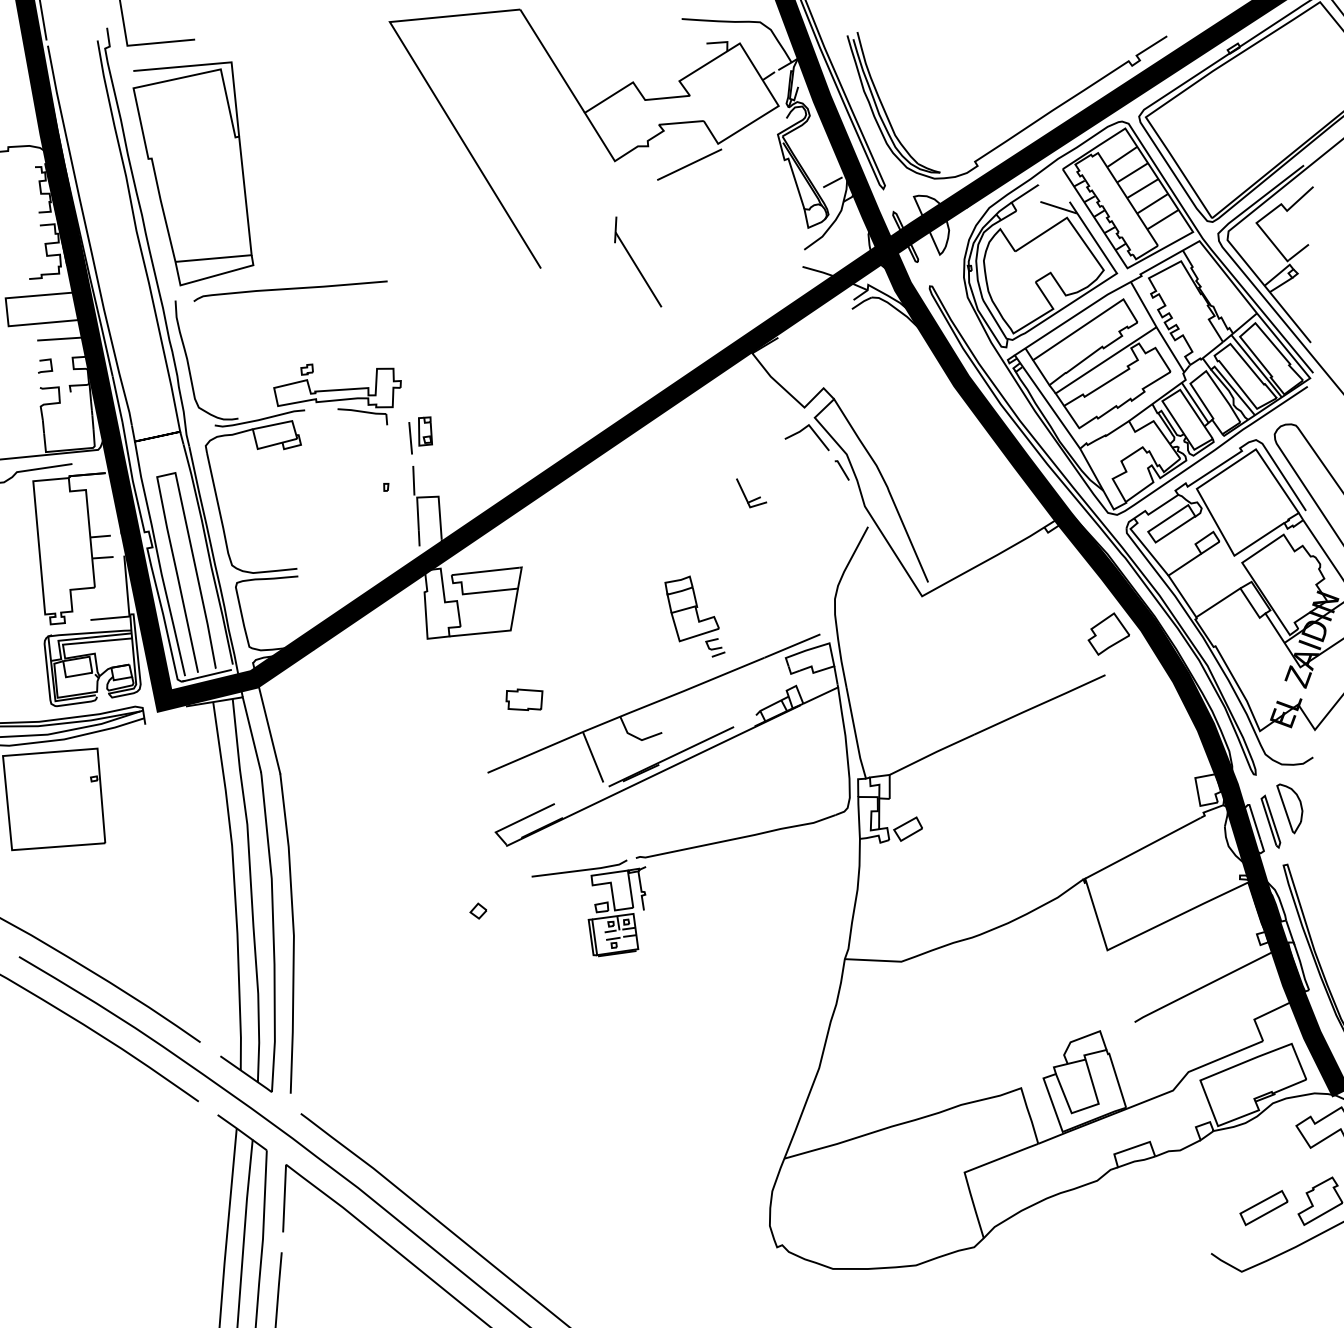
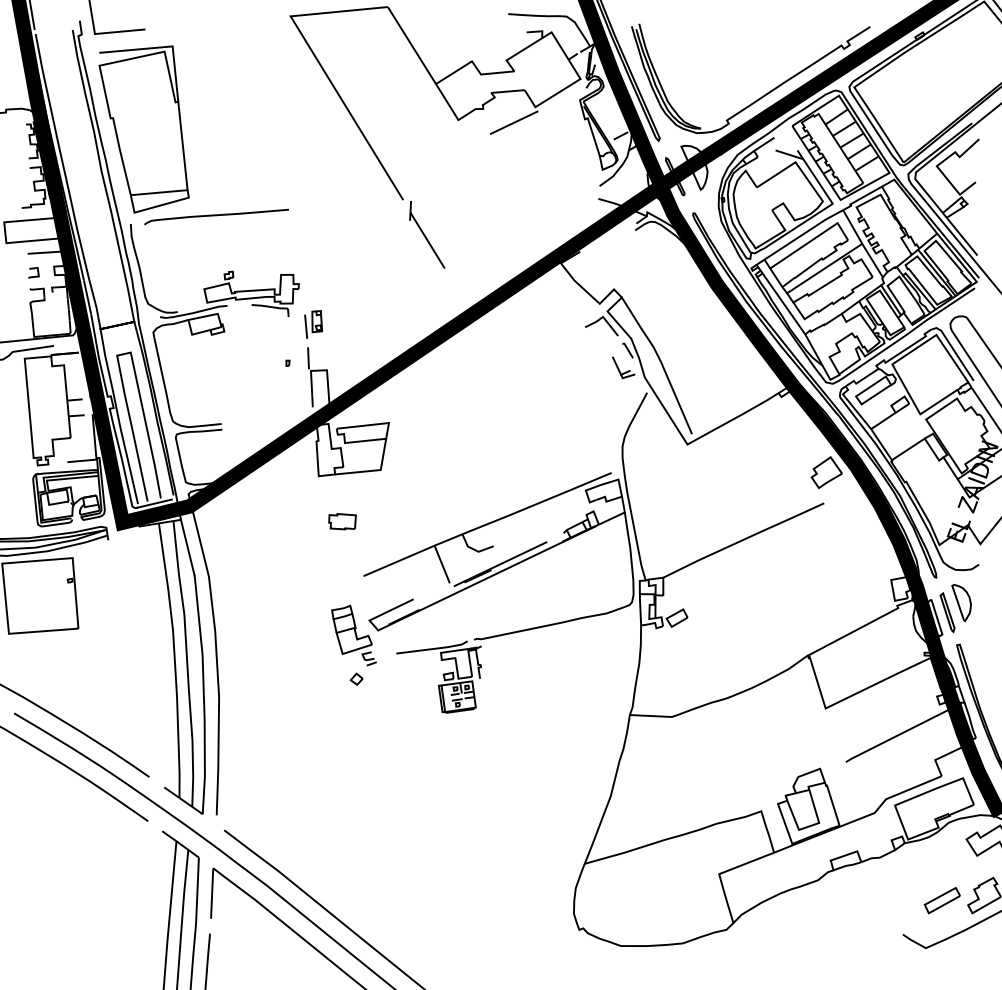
part: (638, 261) -> (427, 234), moved
part: (751, 493) -> (623, 367), moved
part: (694, 616) -> (353, 635), moved
part: (524, 699) -> (342, 521), moved

